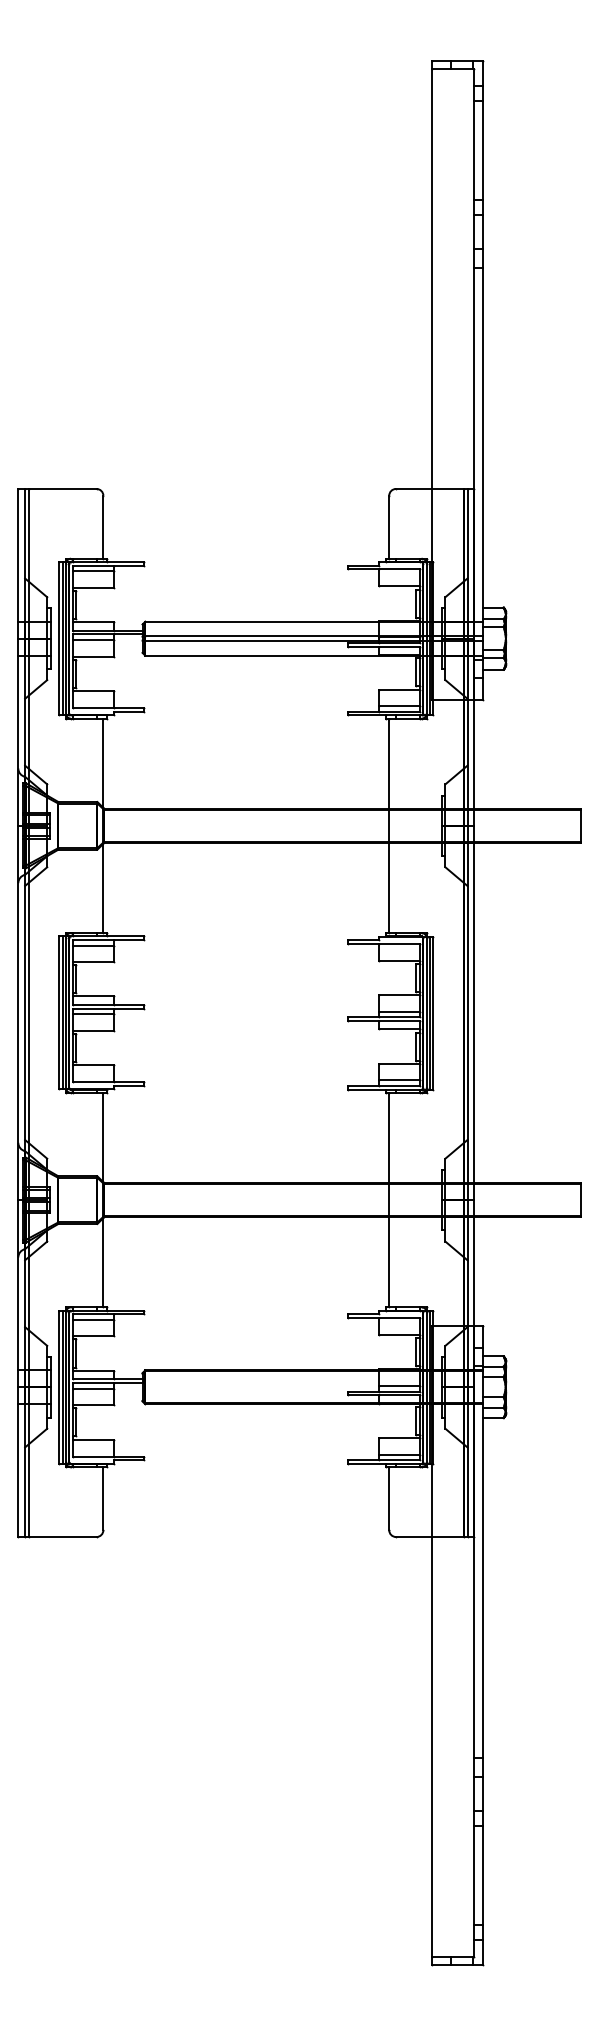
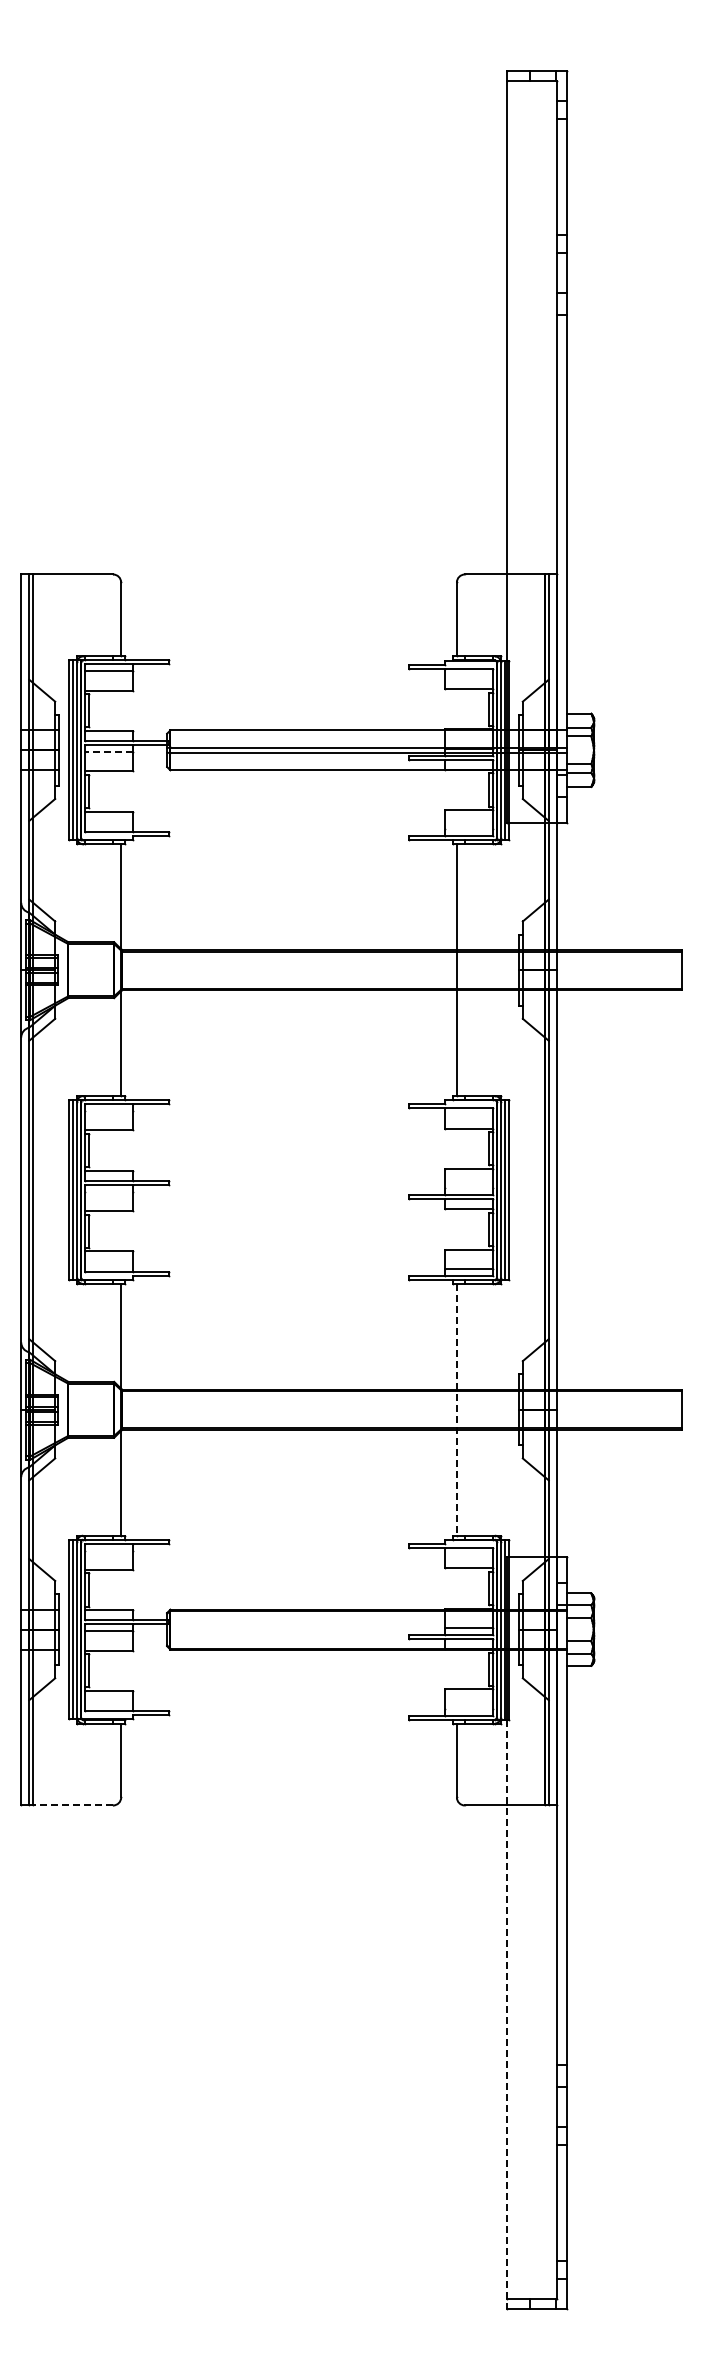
line: (93, 639) -> (109, 751), solid -> dashed
line: (399, 706) -> (468, 829), removed
line: (93, 945) -> (109, 1110), removed
line: (399, 1011) -> (468, 1188), removed
line: (93, 1014) -> (109, 1191), removed
line: (388, 1199) -> (456, 1409), solid -> dashed
line: (93, 1319) -> (109, 1550), removed
line: (399, 1454) -> (468, 1708), removed
line: (62, 1537) -> (73, 1805), solid -> dashed
line: (431, 1714) -> (506, 2014), solid -> dashed

